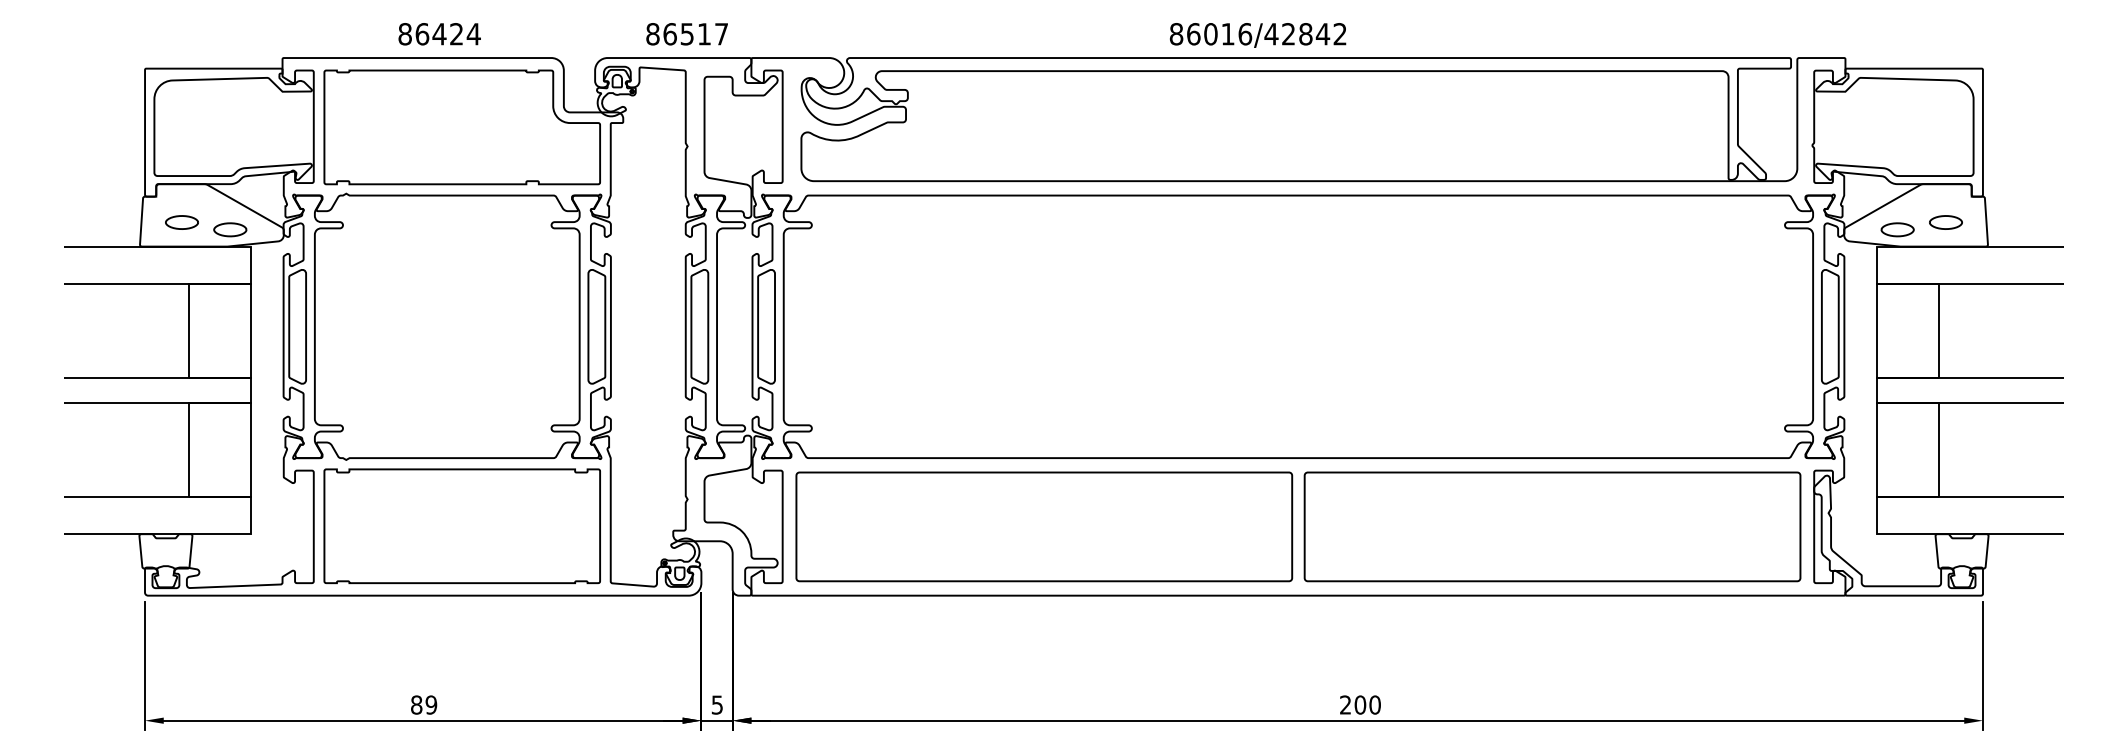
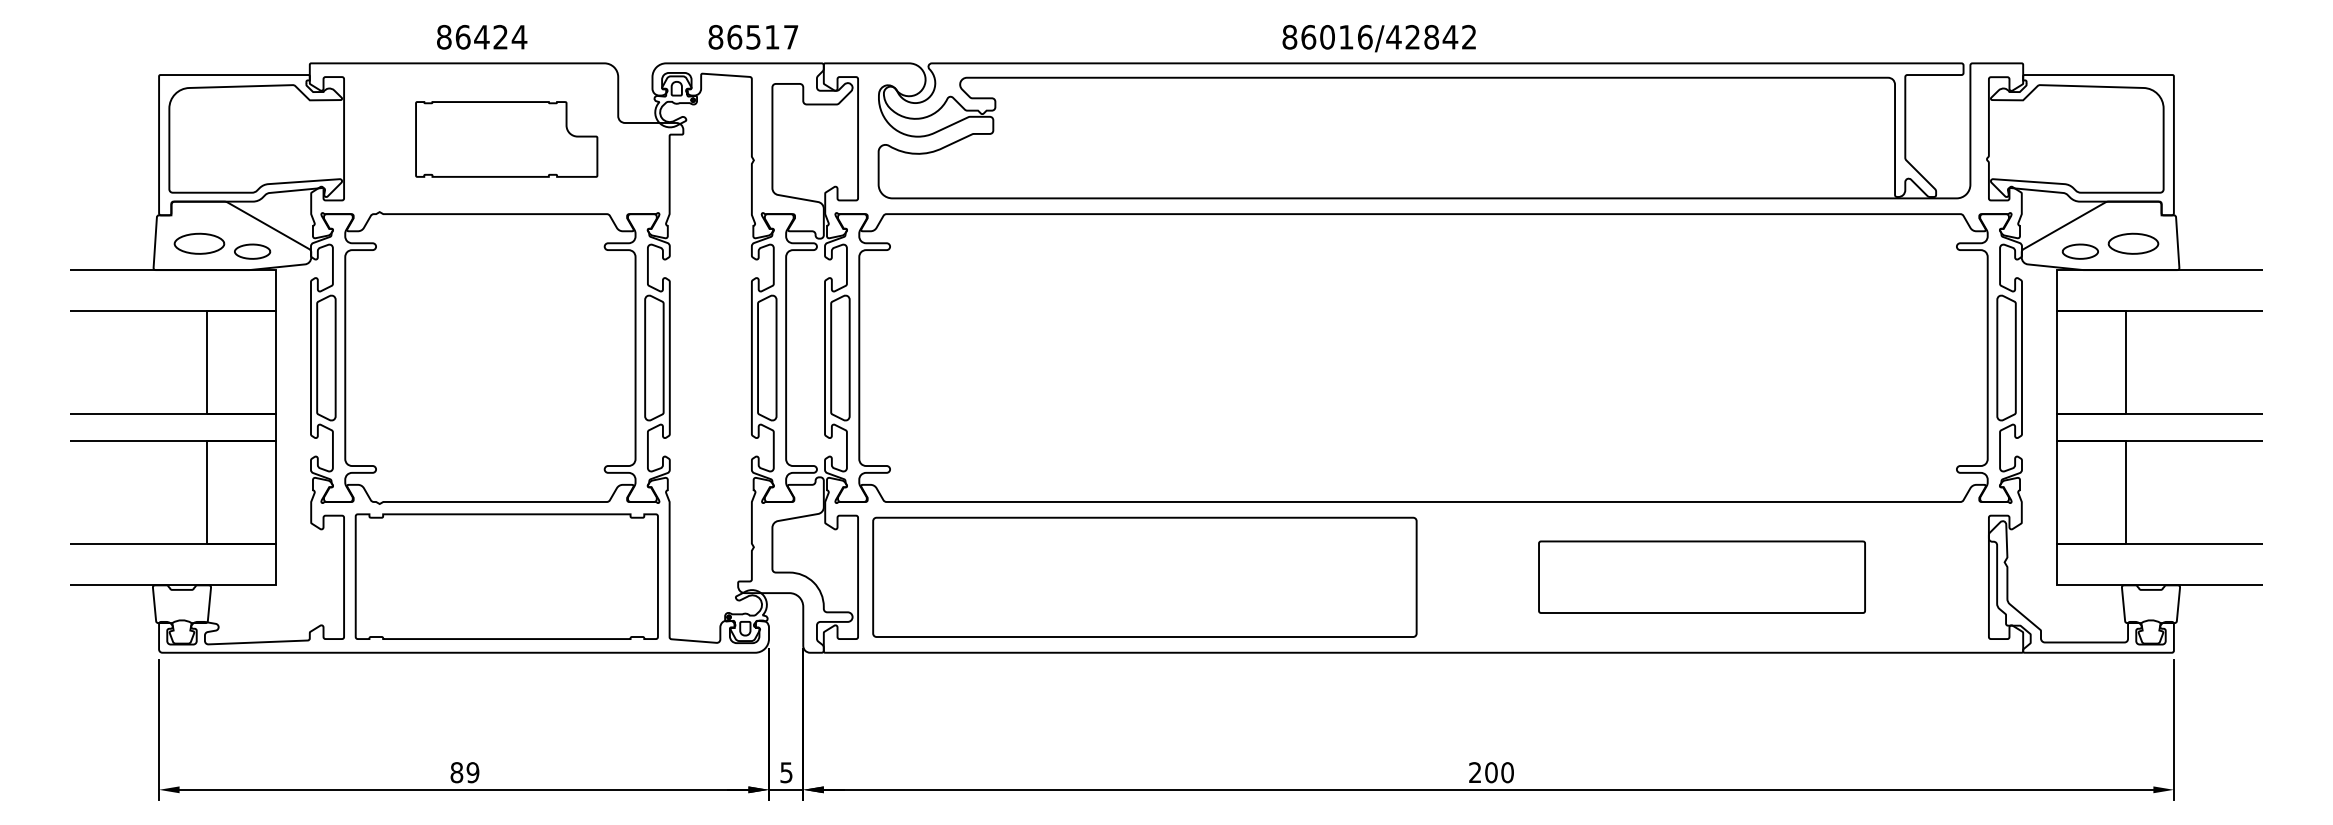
part: (461, 127) -> (506, 139), size x0.6
part: (181, 222) -> (199, 243), size x1.4
part: (1945, 222) -> (2132, 243), size x1.4
part: (1552, 526) -> (1701, 576), size x0.6

